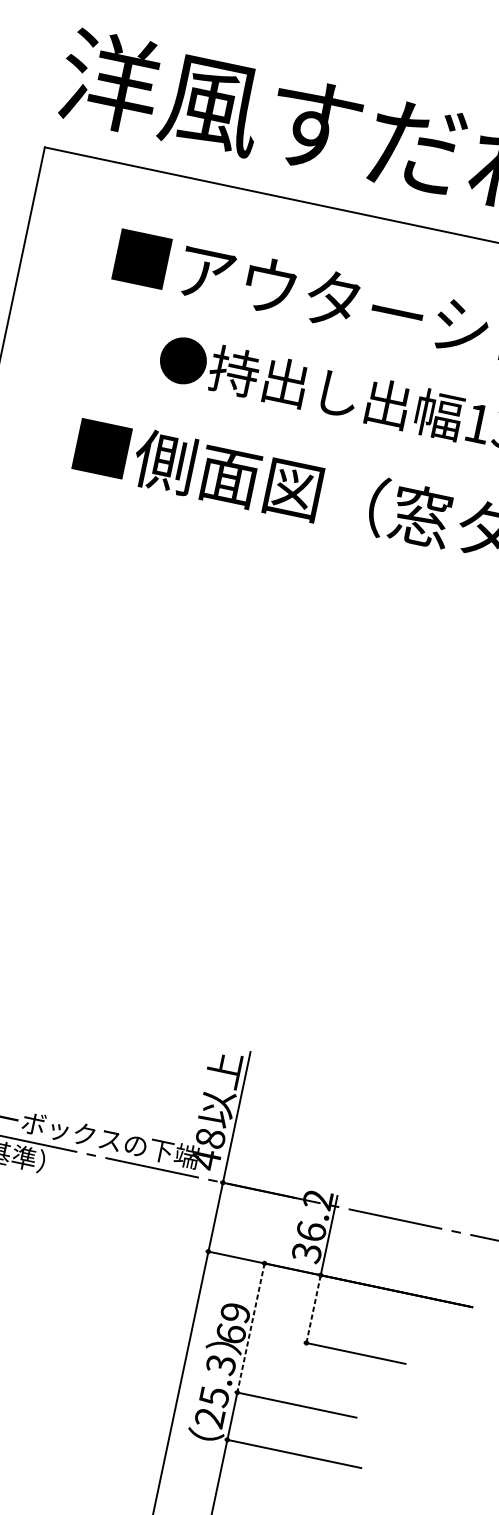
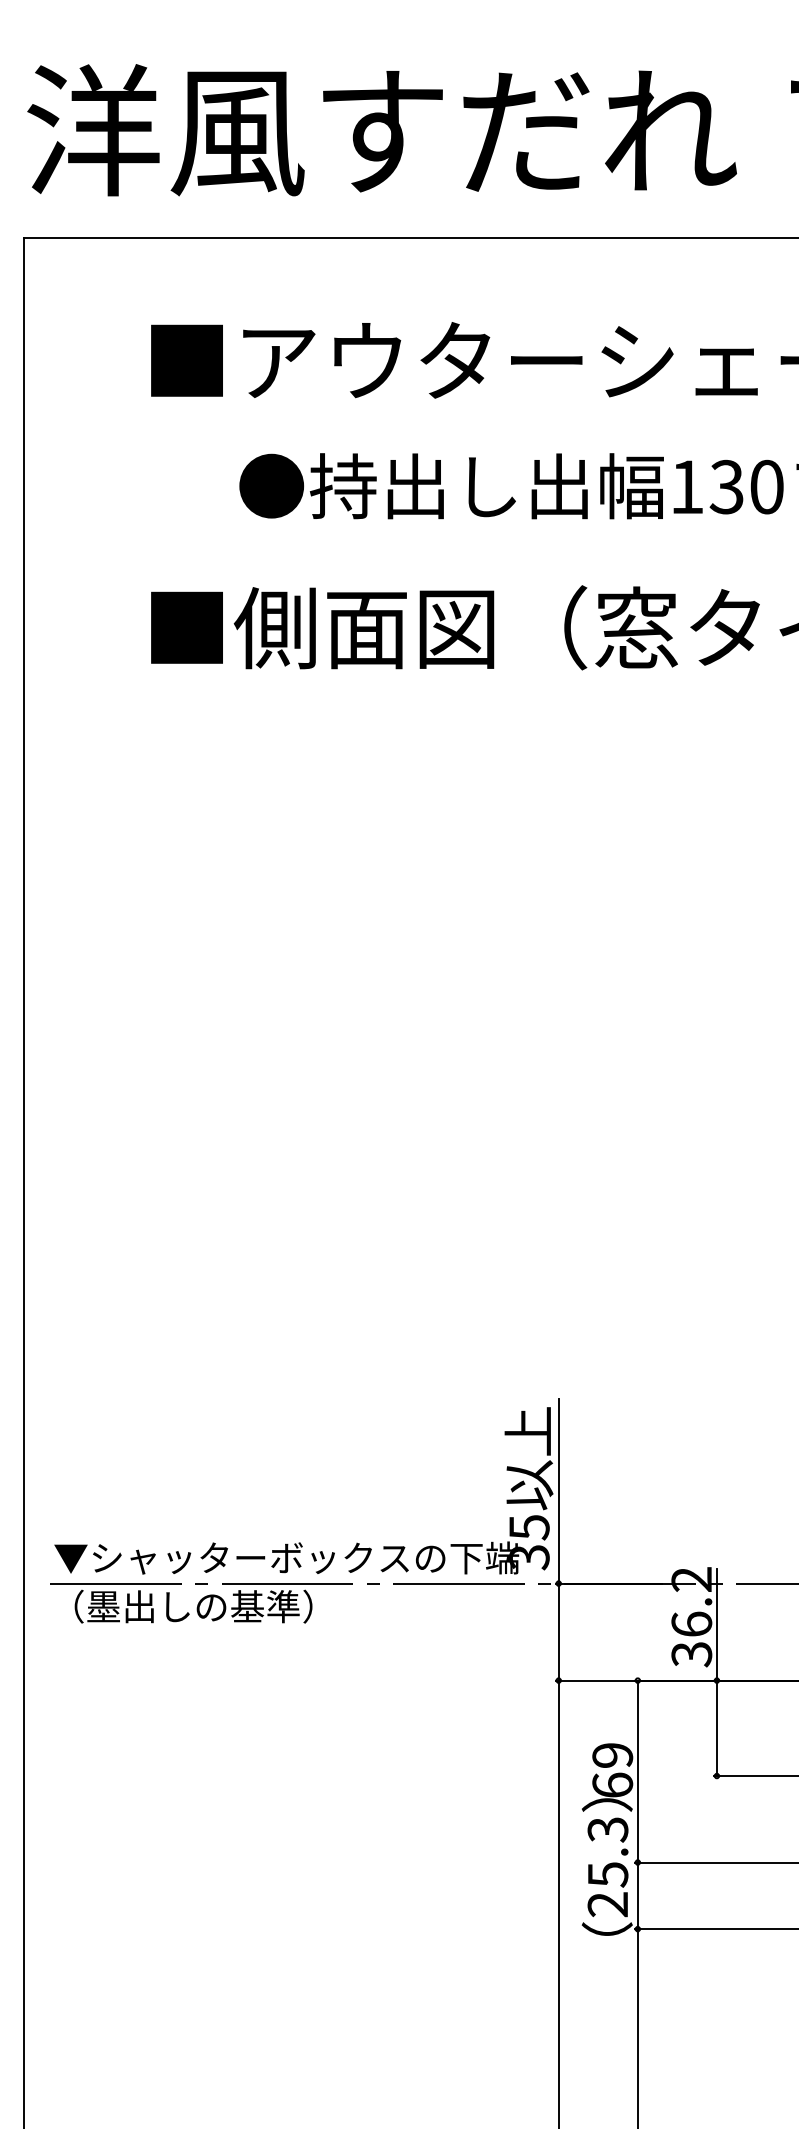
text: (208, 1149) -> (529, 1542), 48 -> 35
line: (313, 1309) -> (716, 1728), dashed -> solid
line: (250, 1327) -> (637, 1771), dashed -> solid

